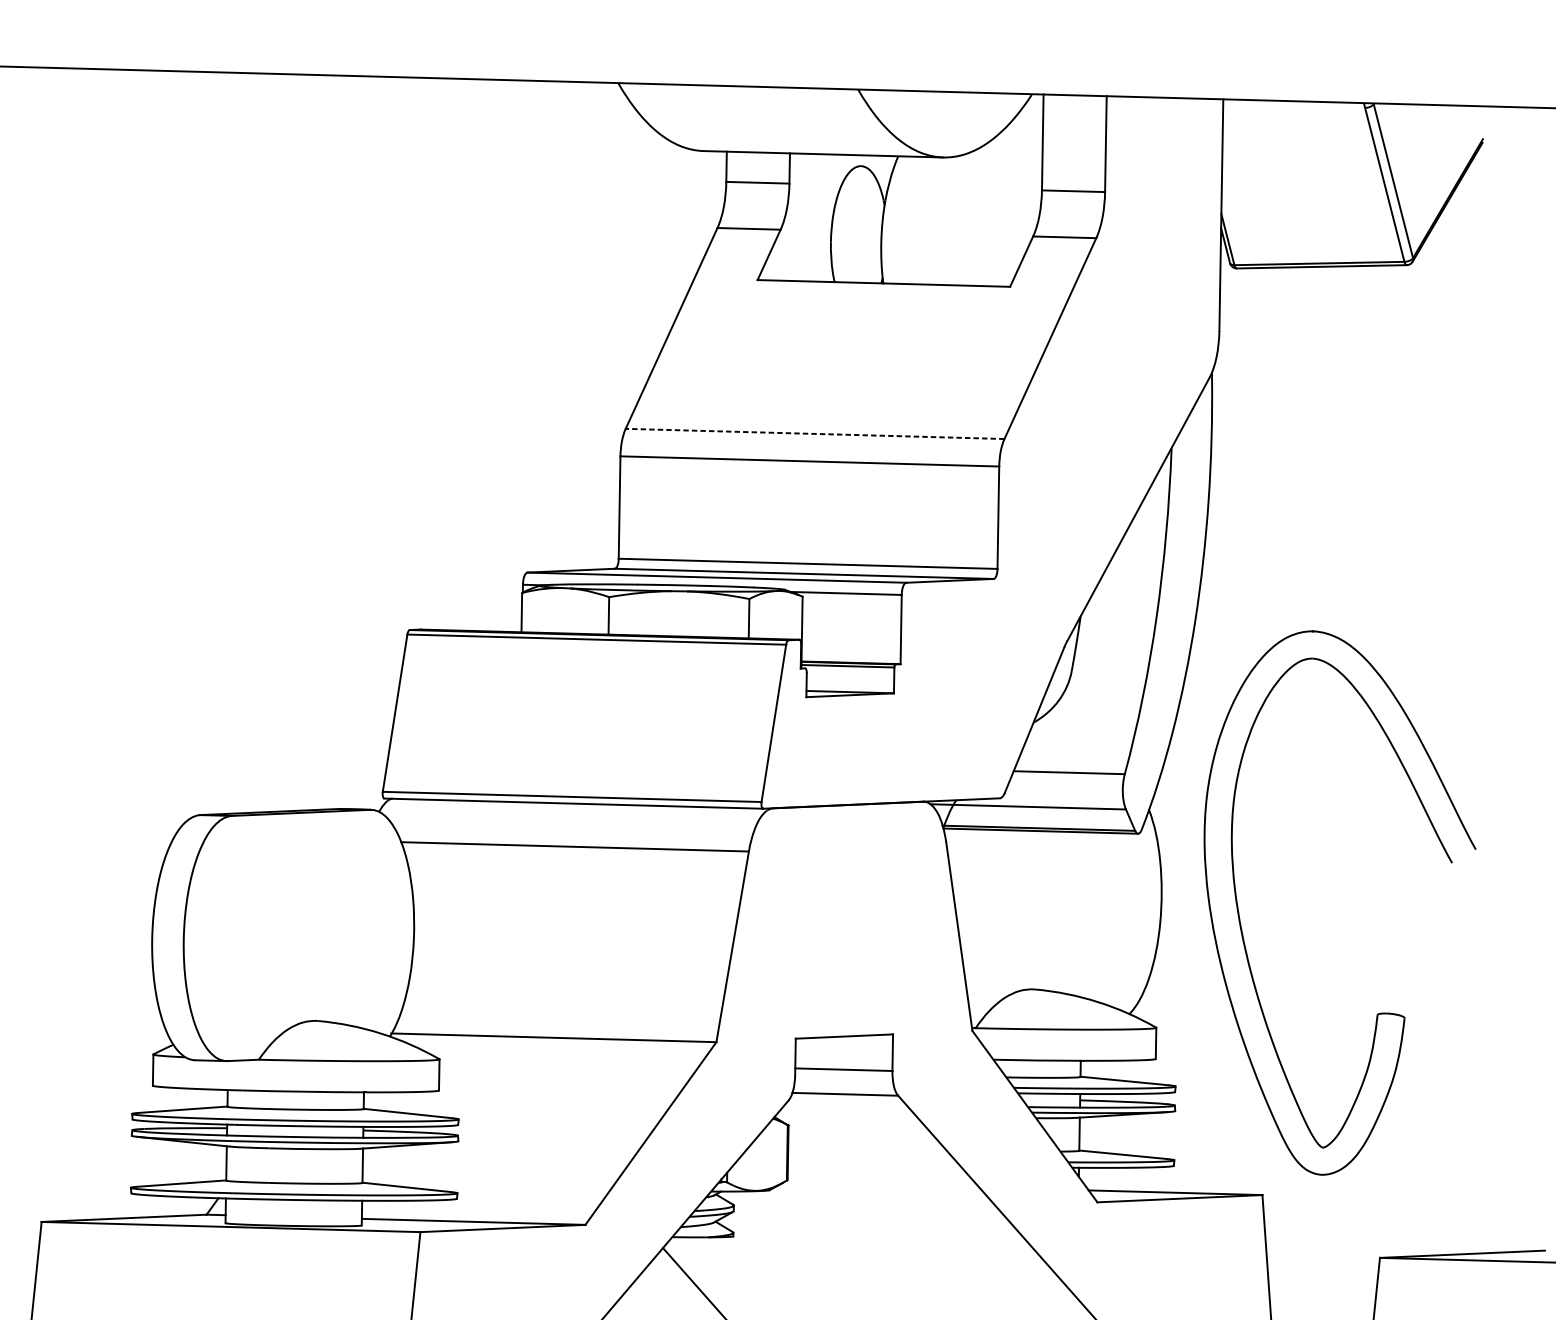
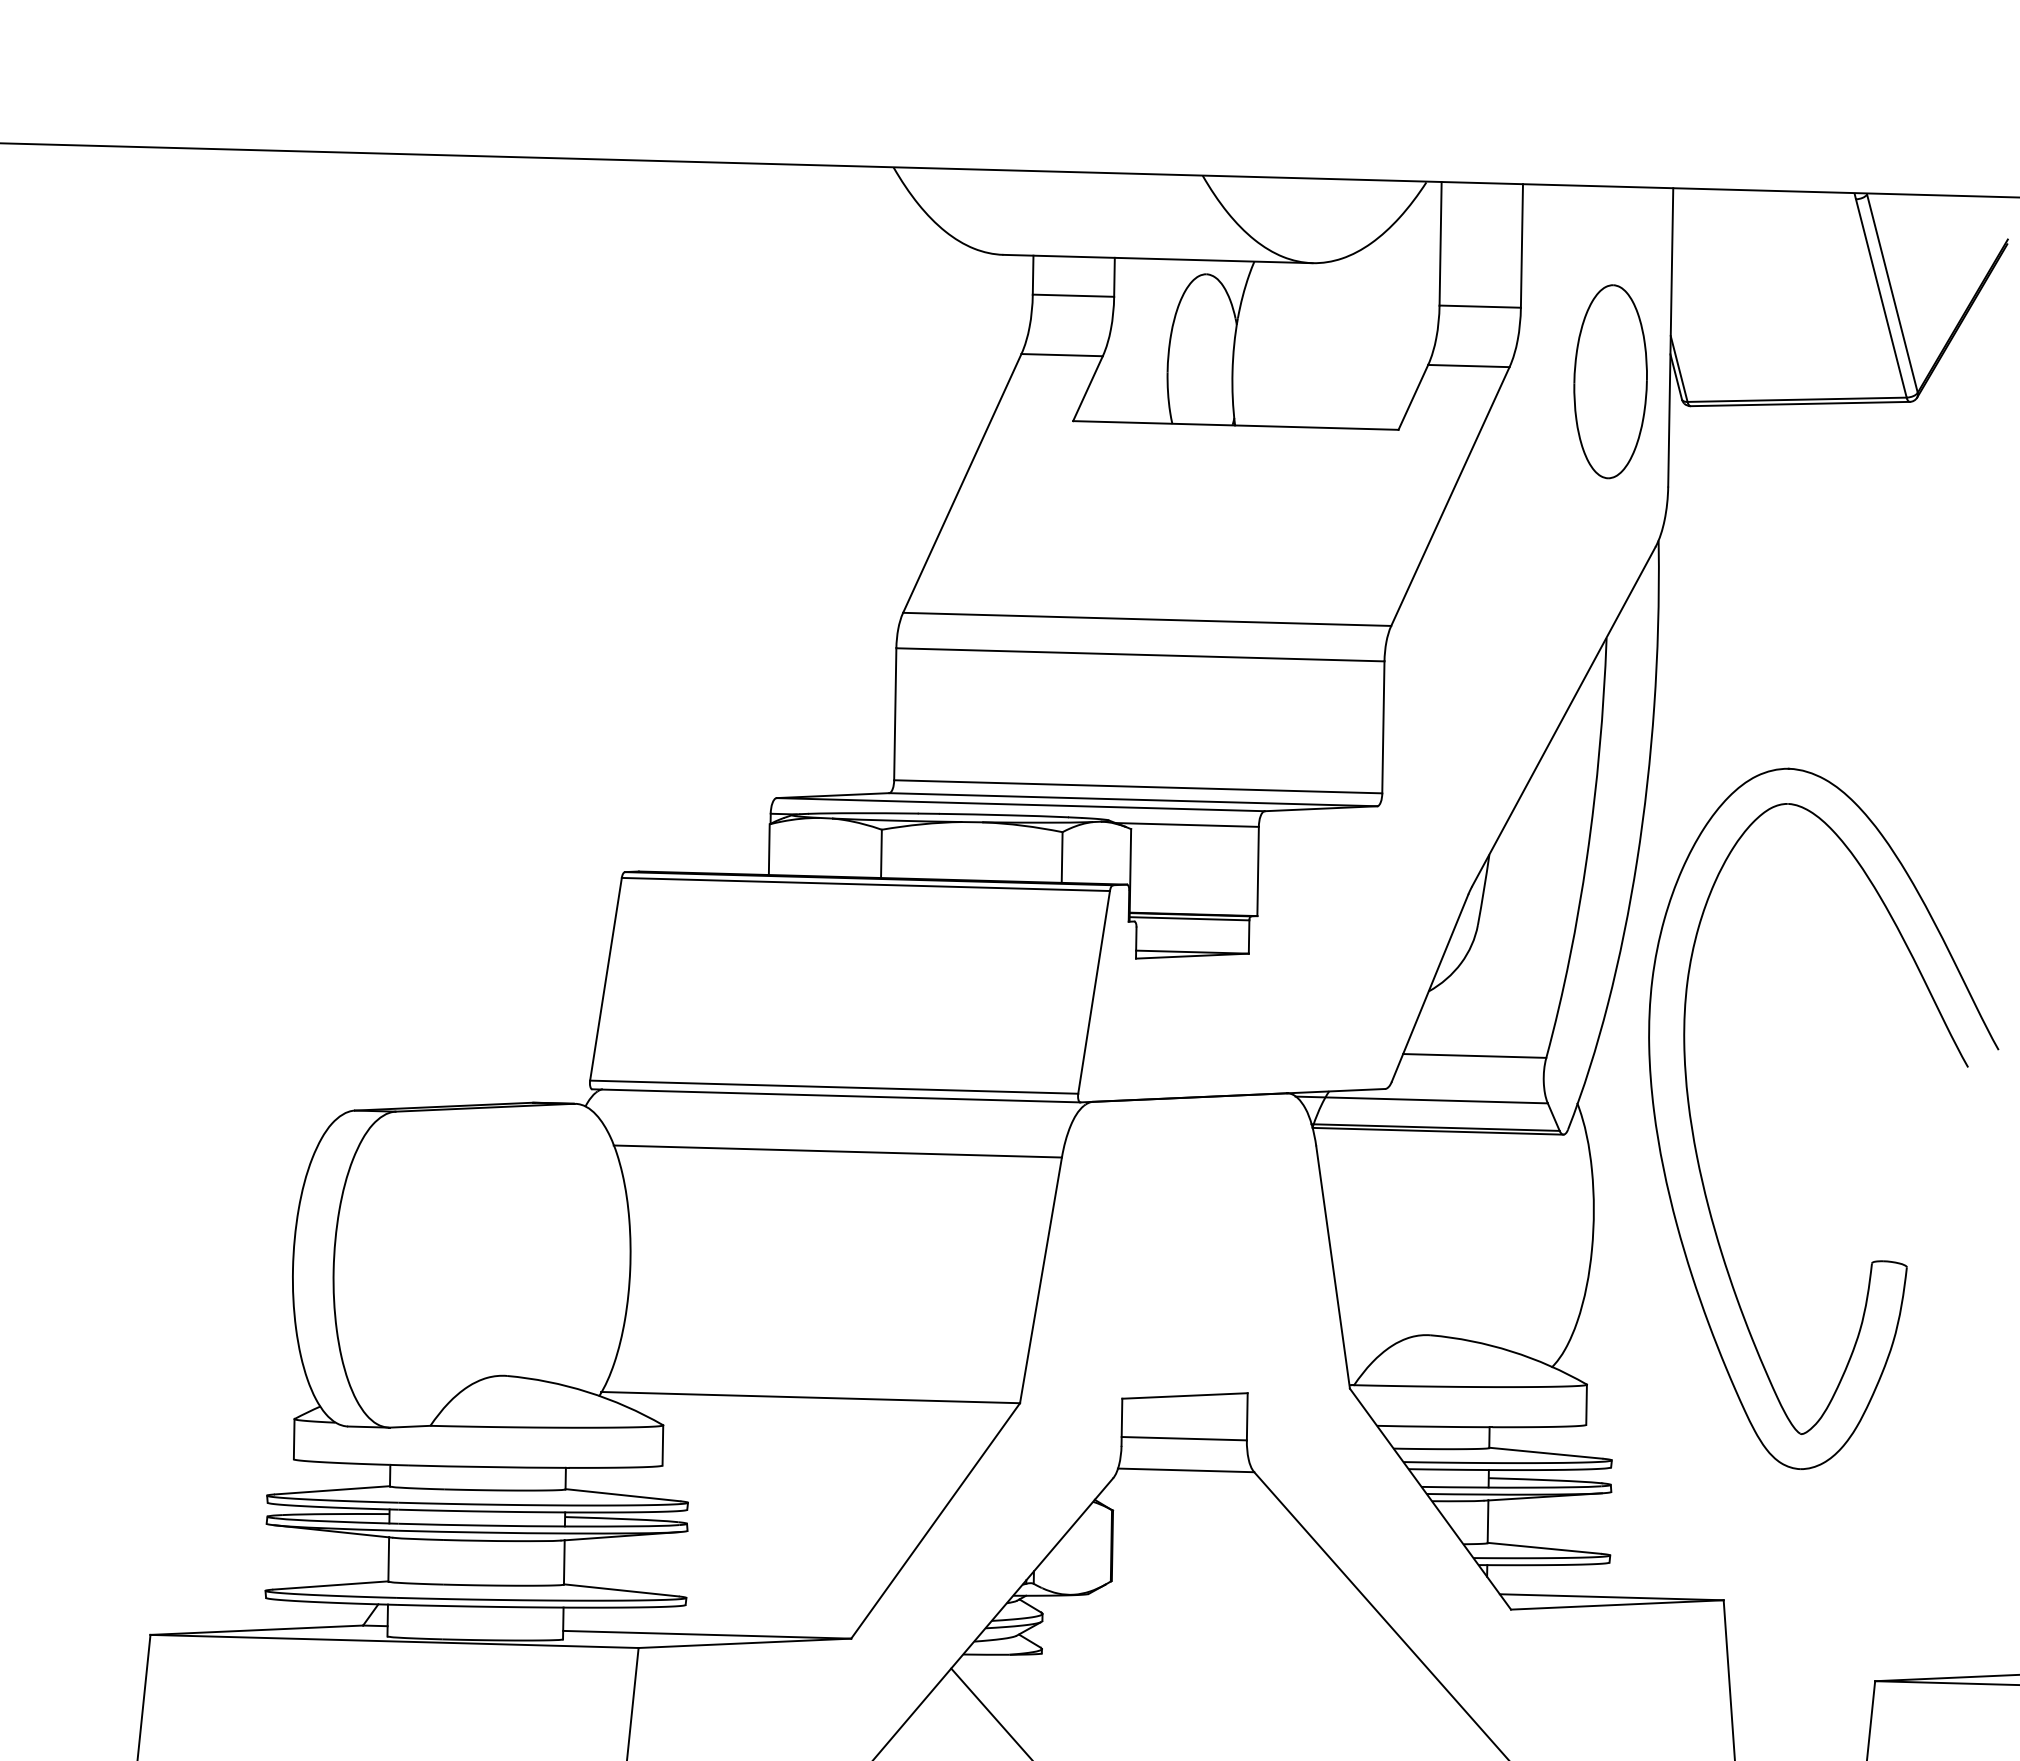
part: (1174, 249) -> (1610, 381), added
line: (814, 434) -> (1146, 619), dashed -> solid
part: (1240, 920) -> (1695, 1141), moved

